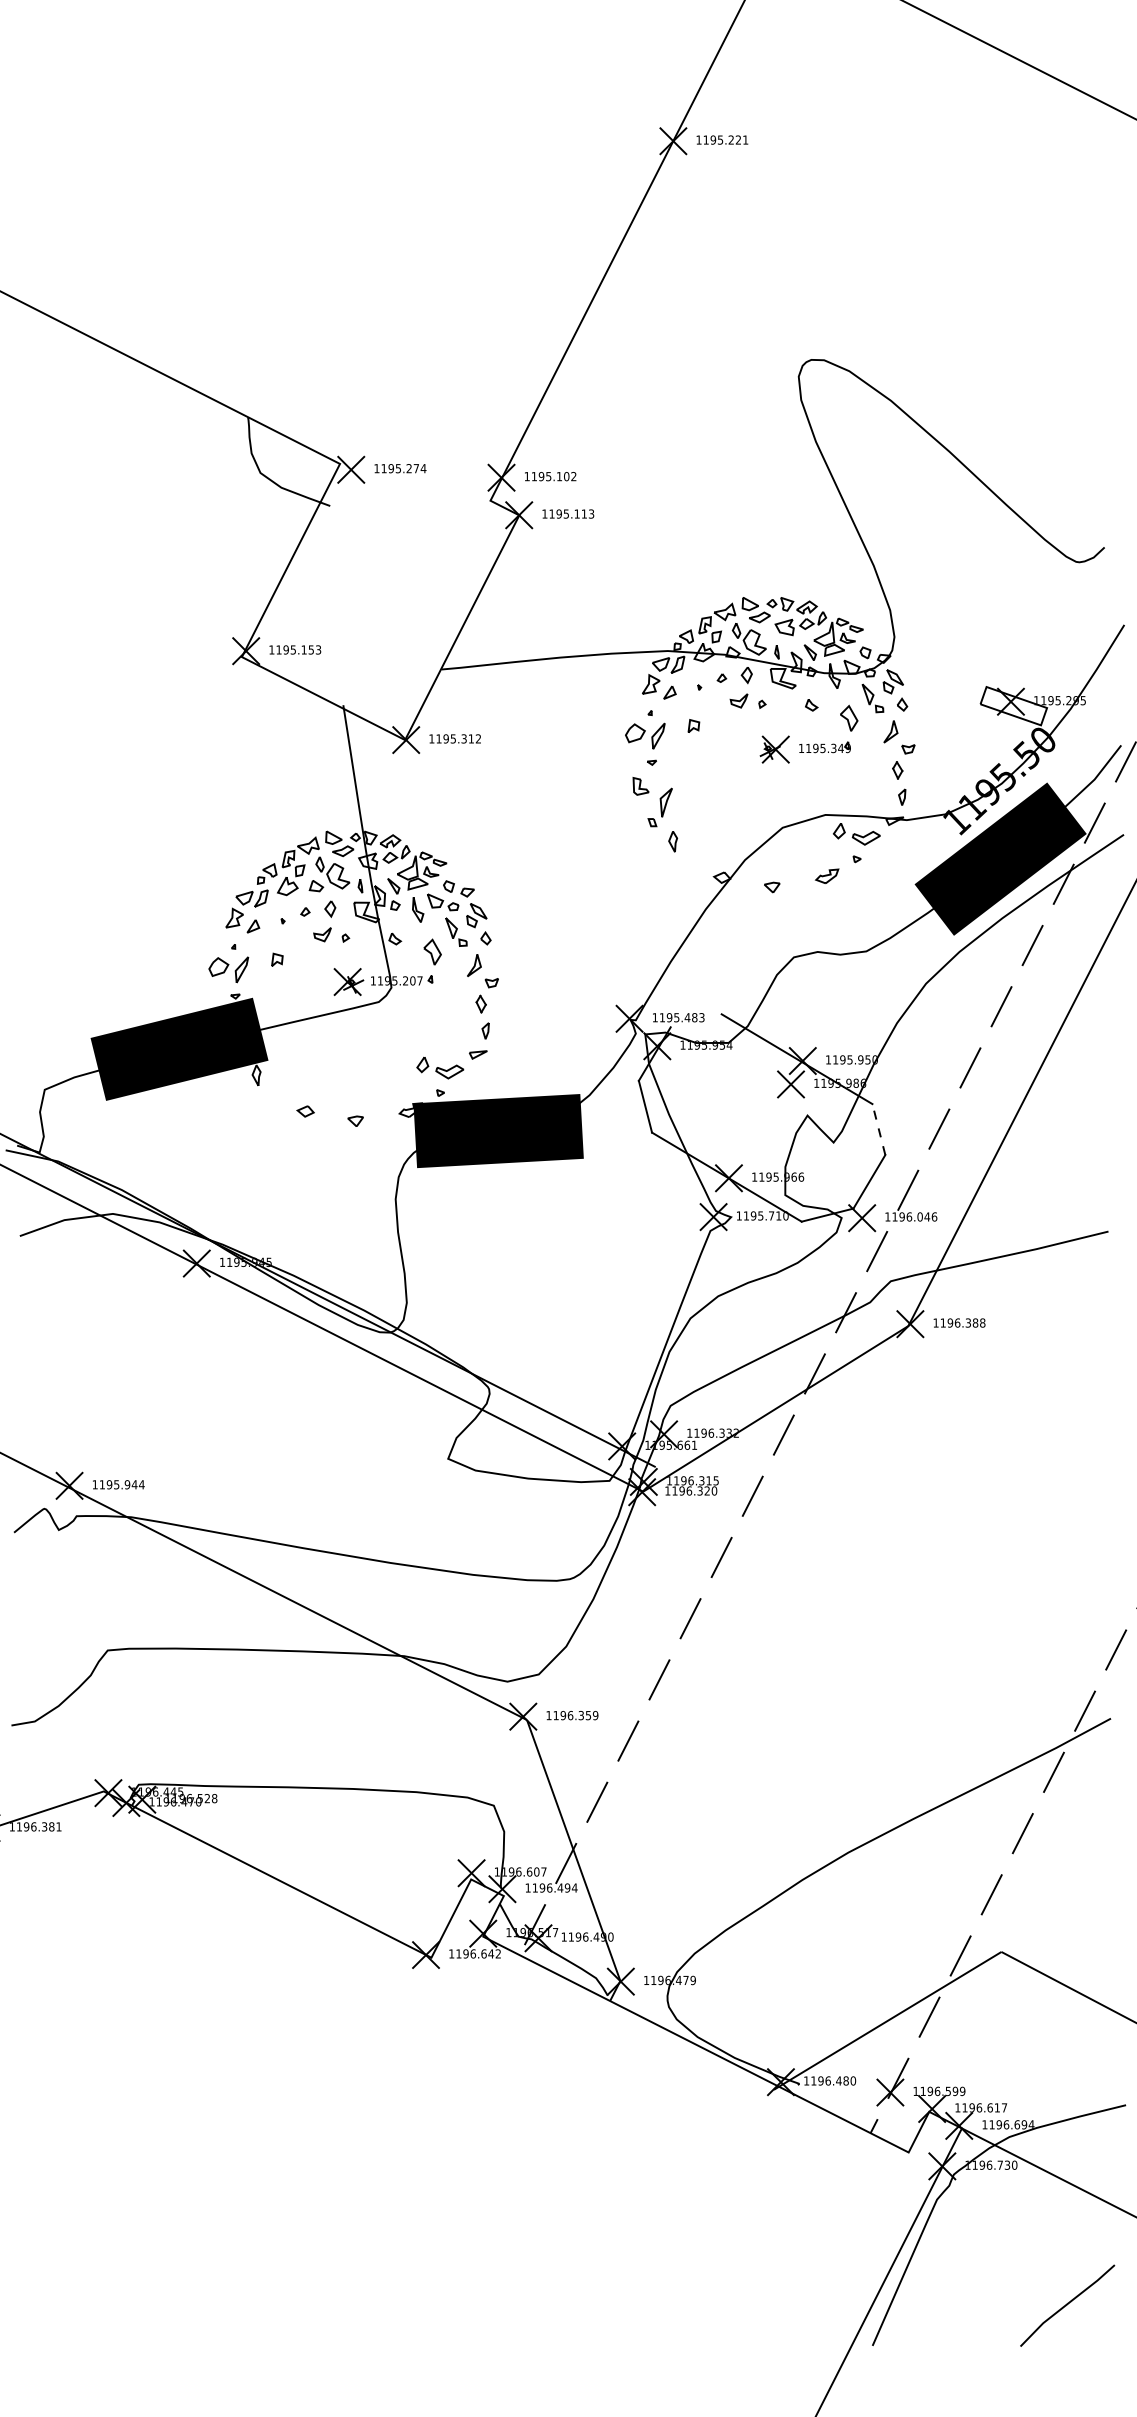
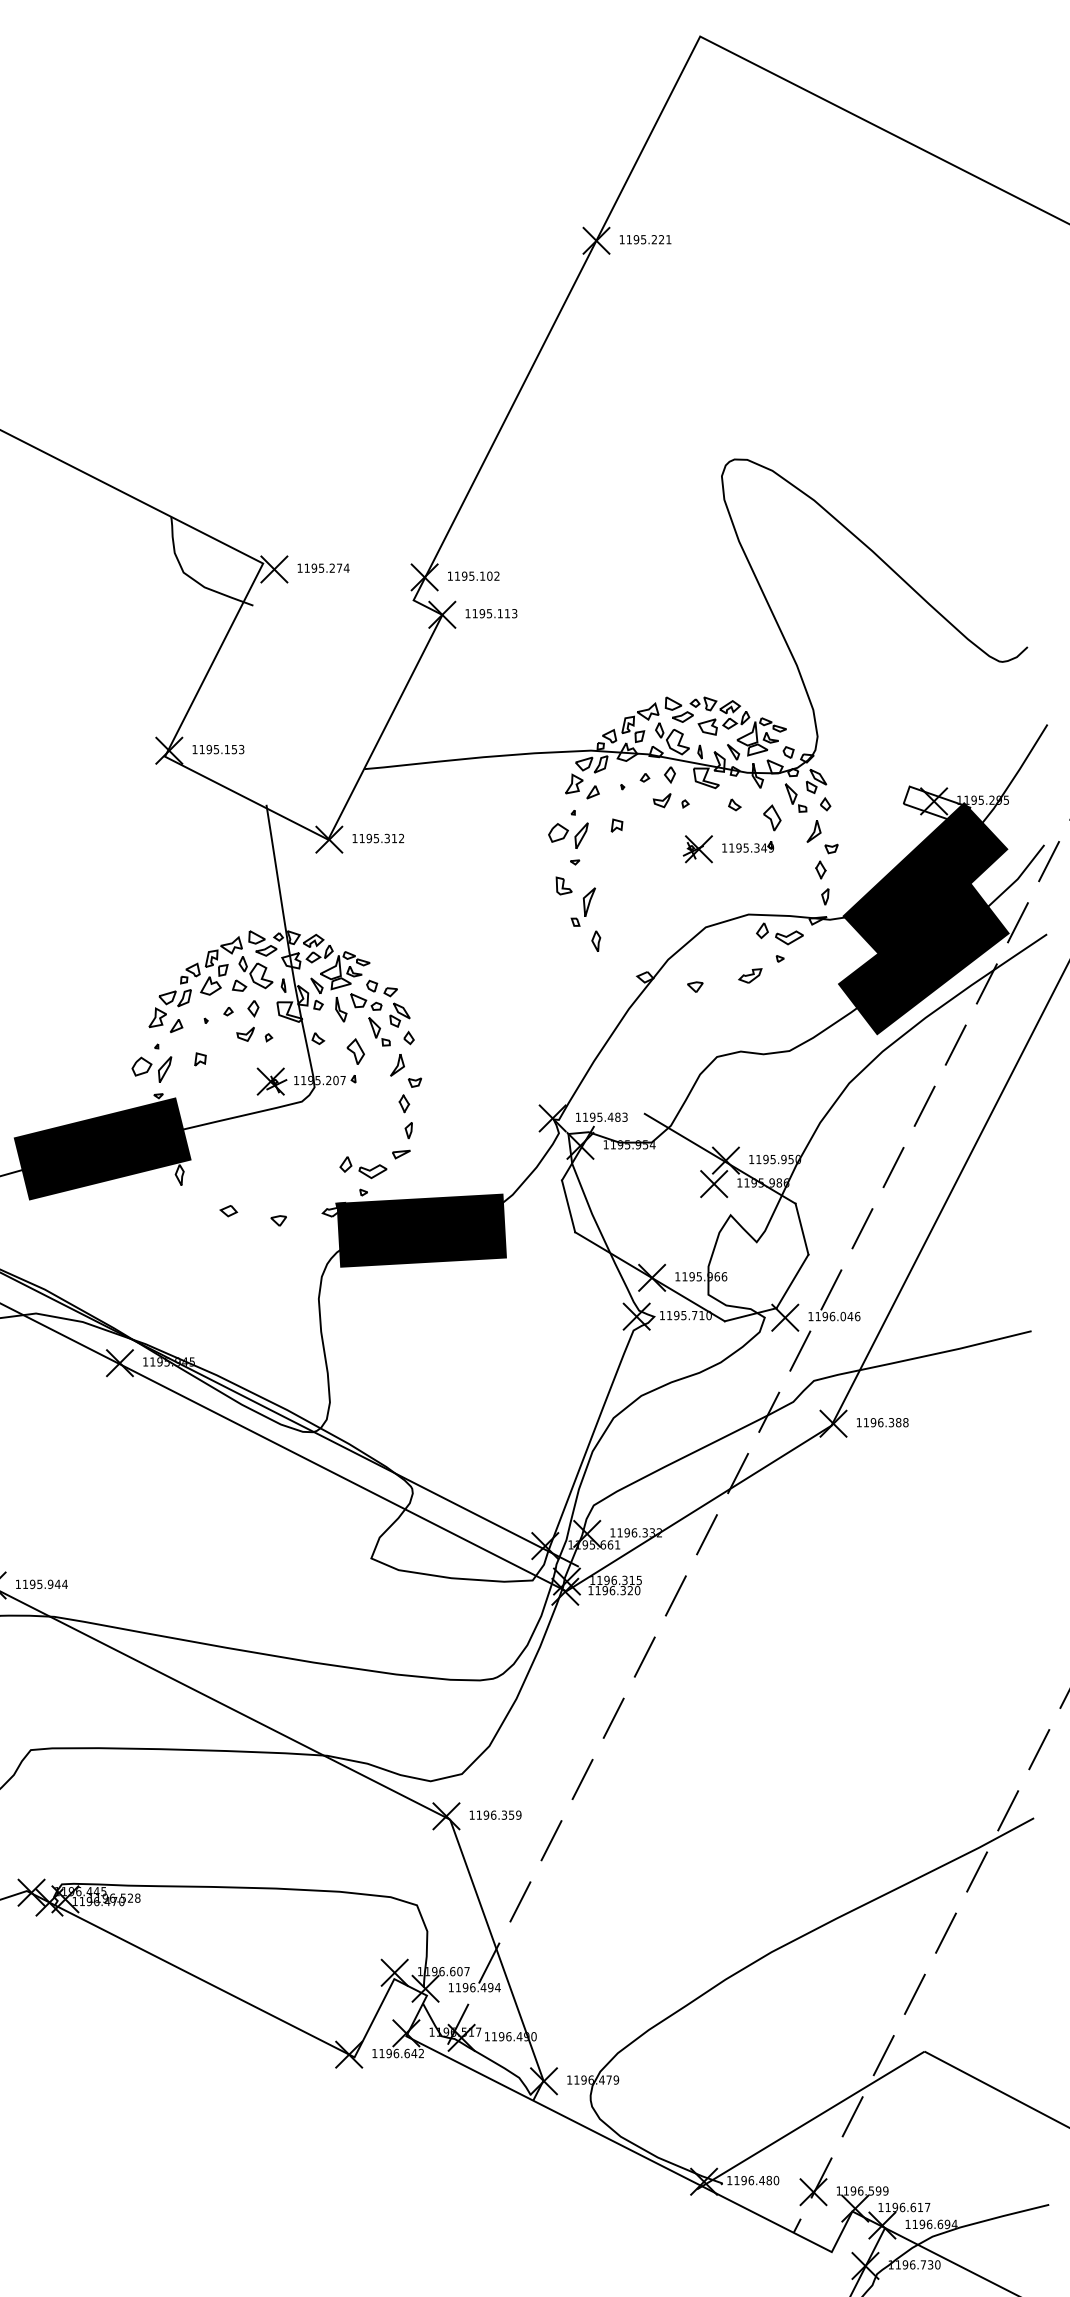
fill: (1002, 782) -> (925, 882), added
line: (878, 1129) -> (801, 1229), dashed -> solid

